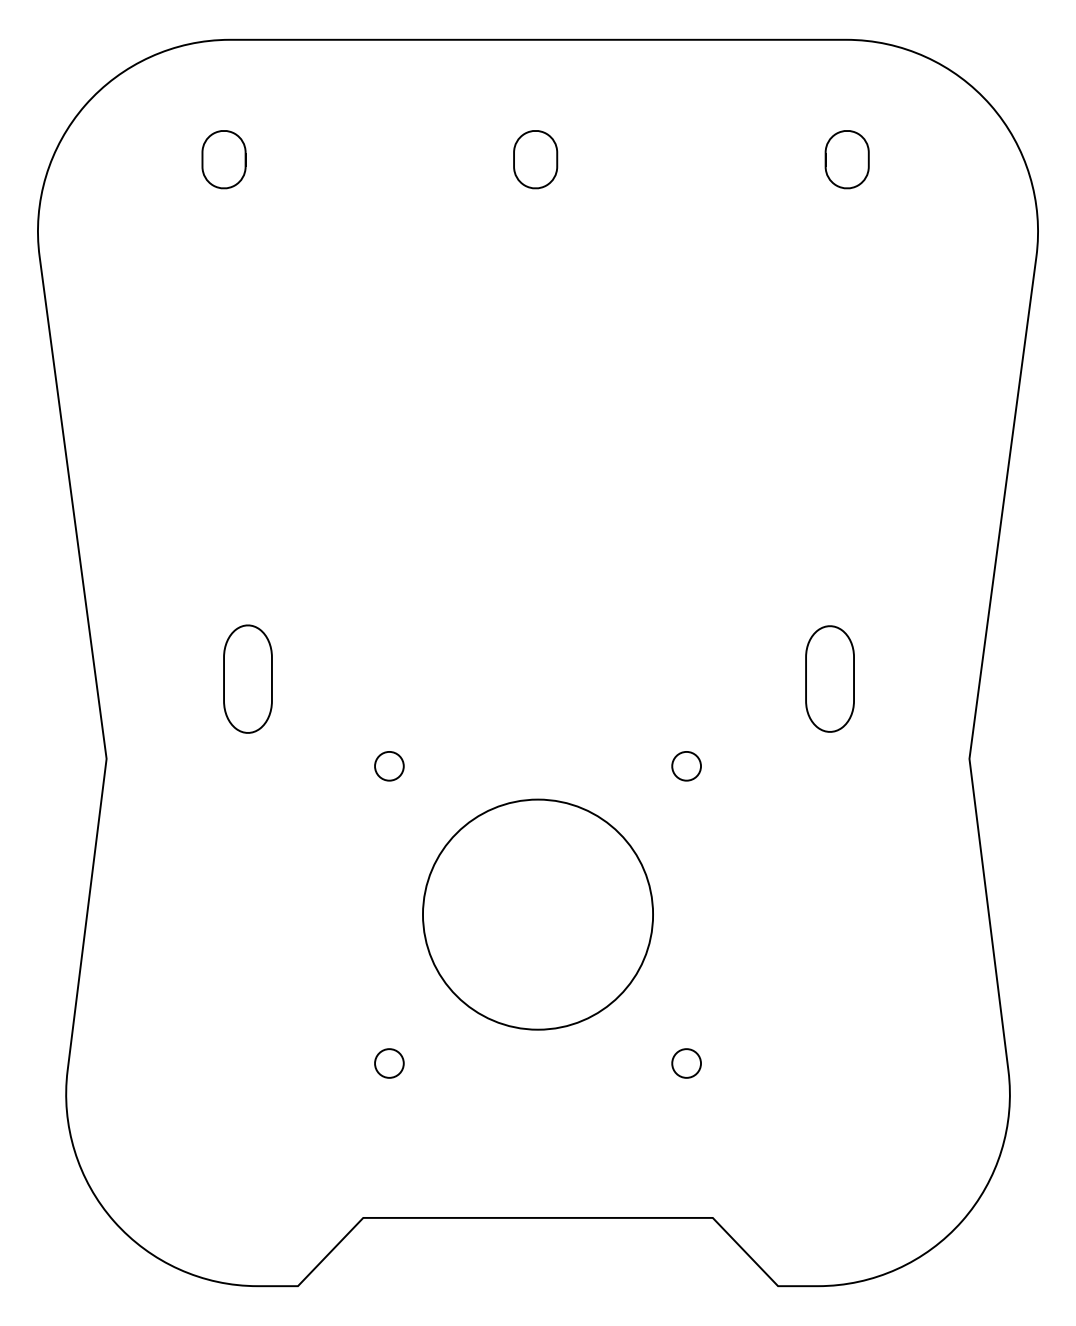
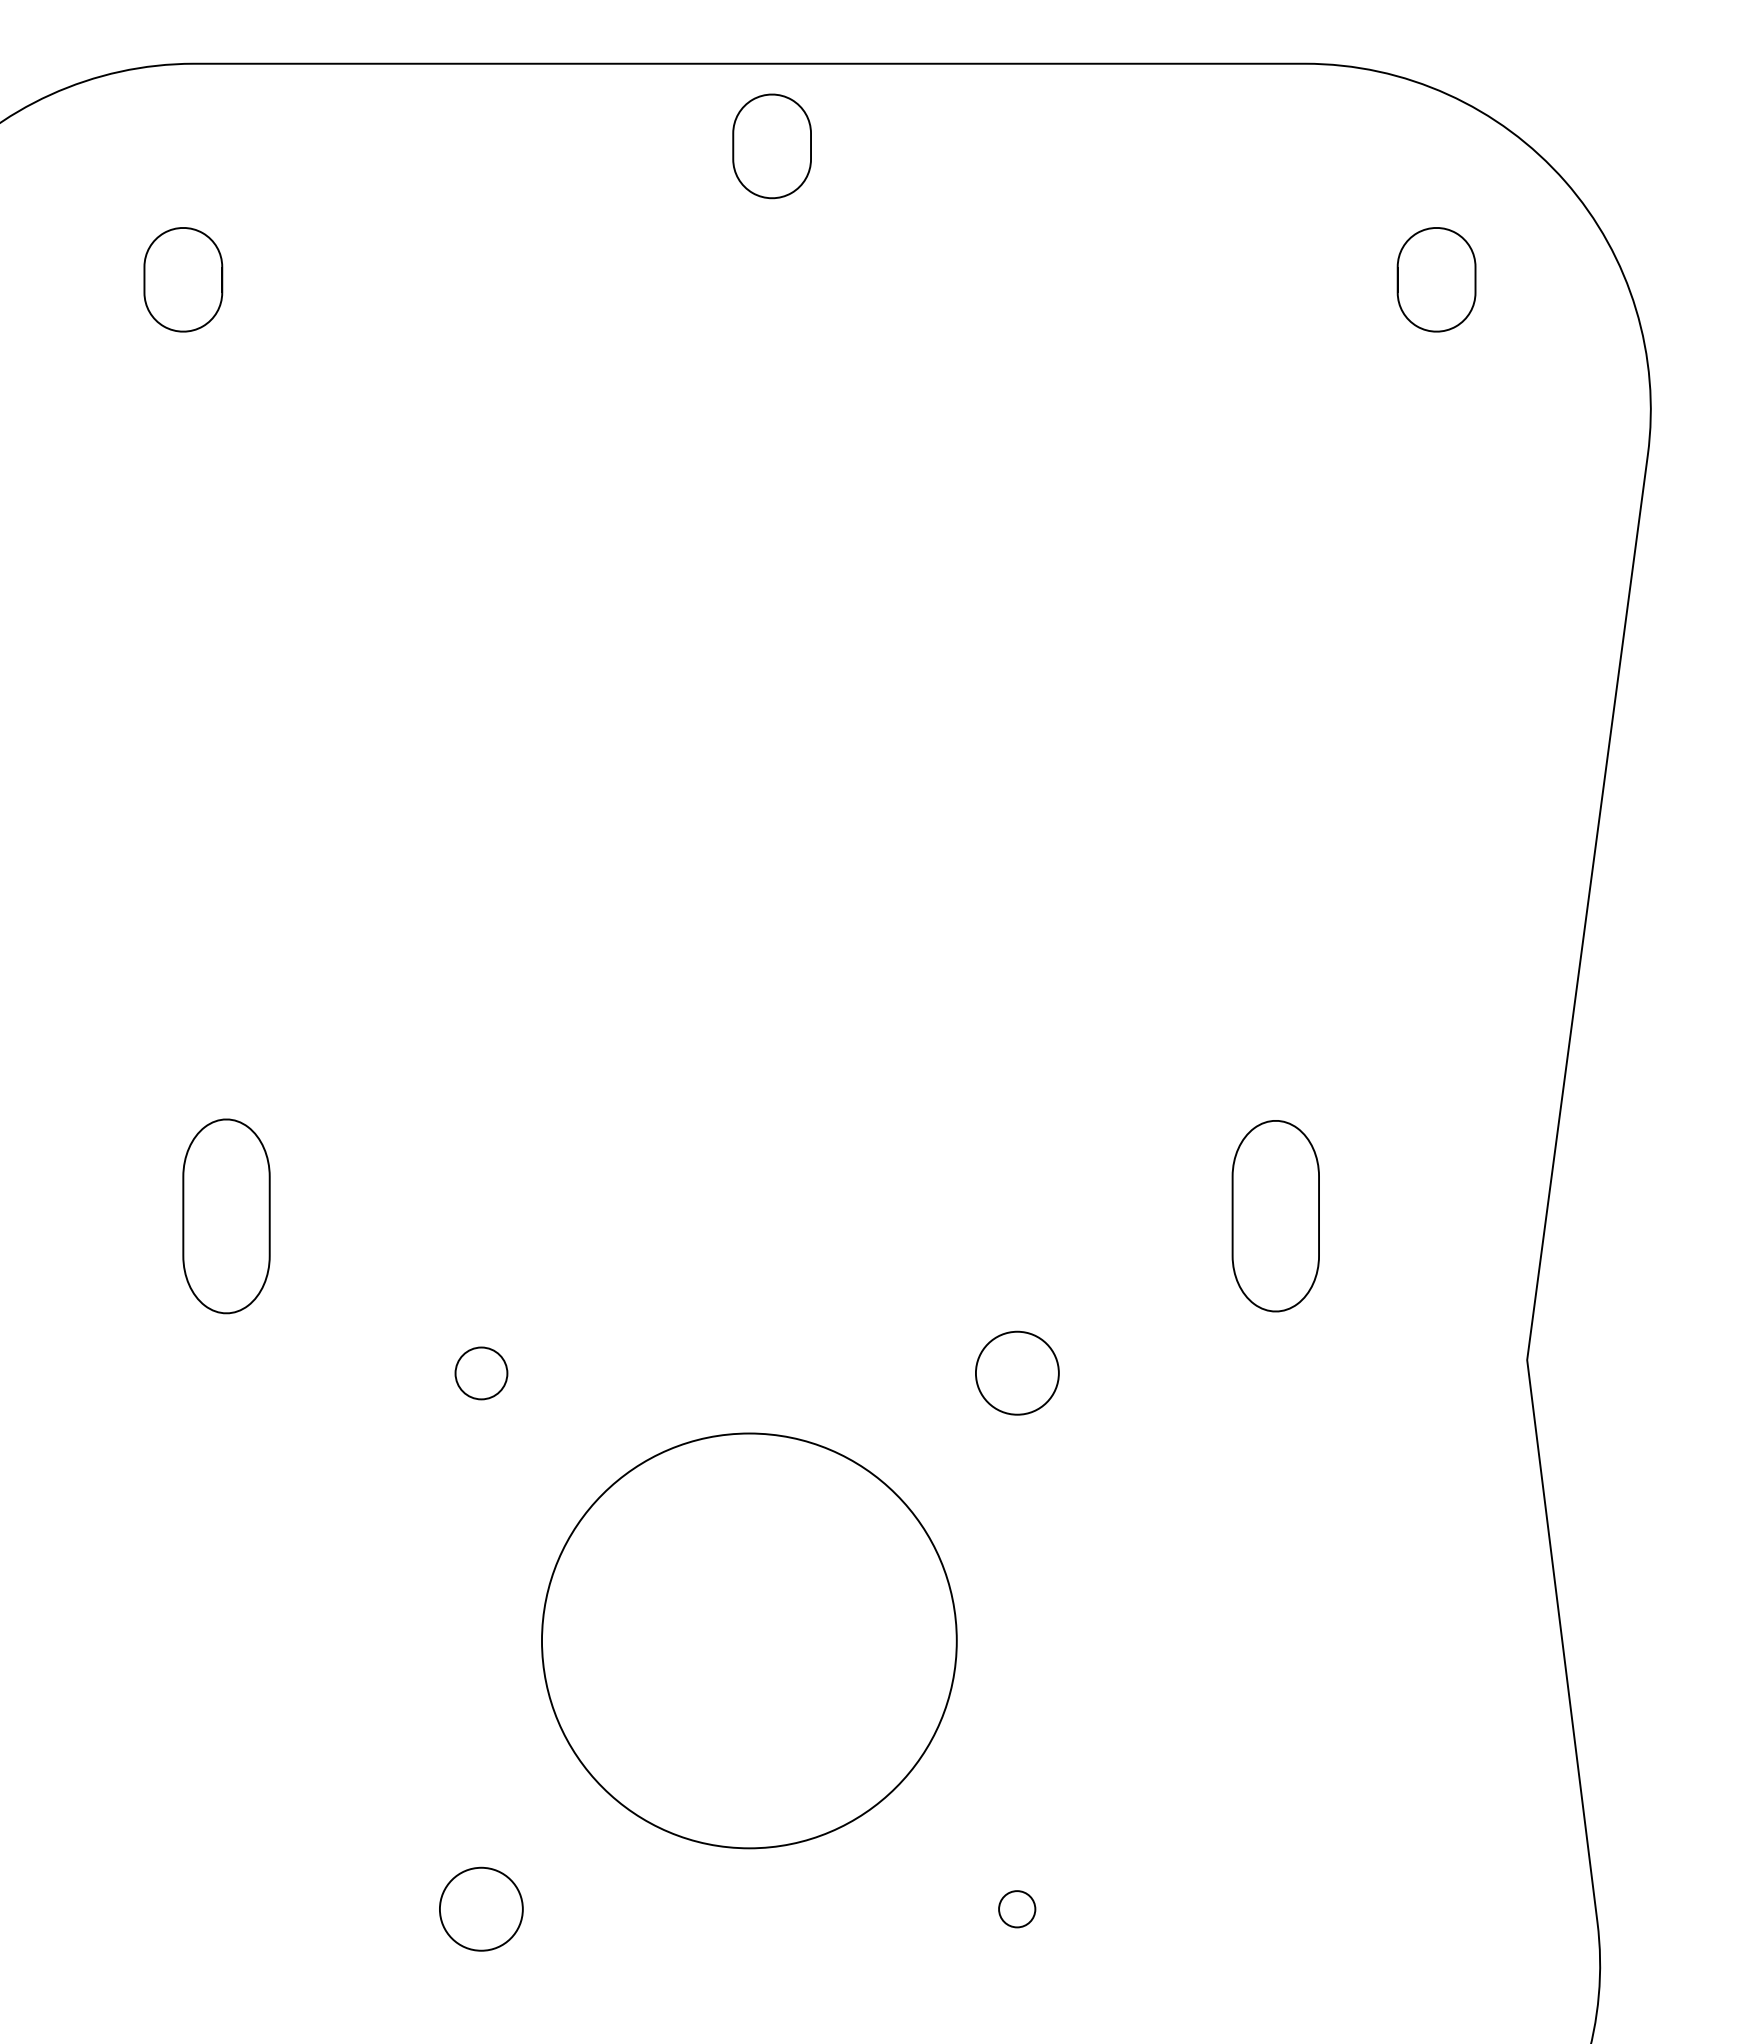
part: (535, 159) -> (771, 146), moved
part: (846, 159) -> (1435, 279), moved
part: (686, 766) -> (1017, 1373), size x1.6
part: (389, 1063) -> (481, 1909), size x1.6
part: (686, 1063) -> (1017, 1909), size x0.7

